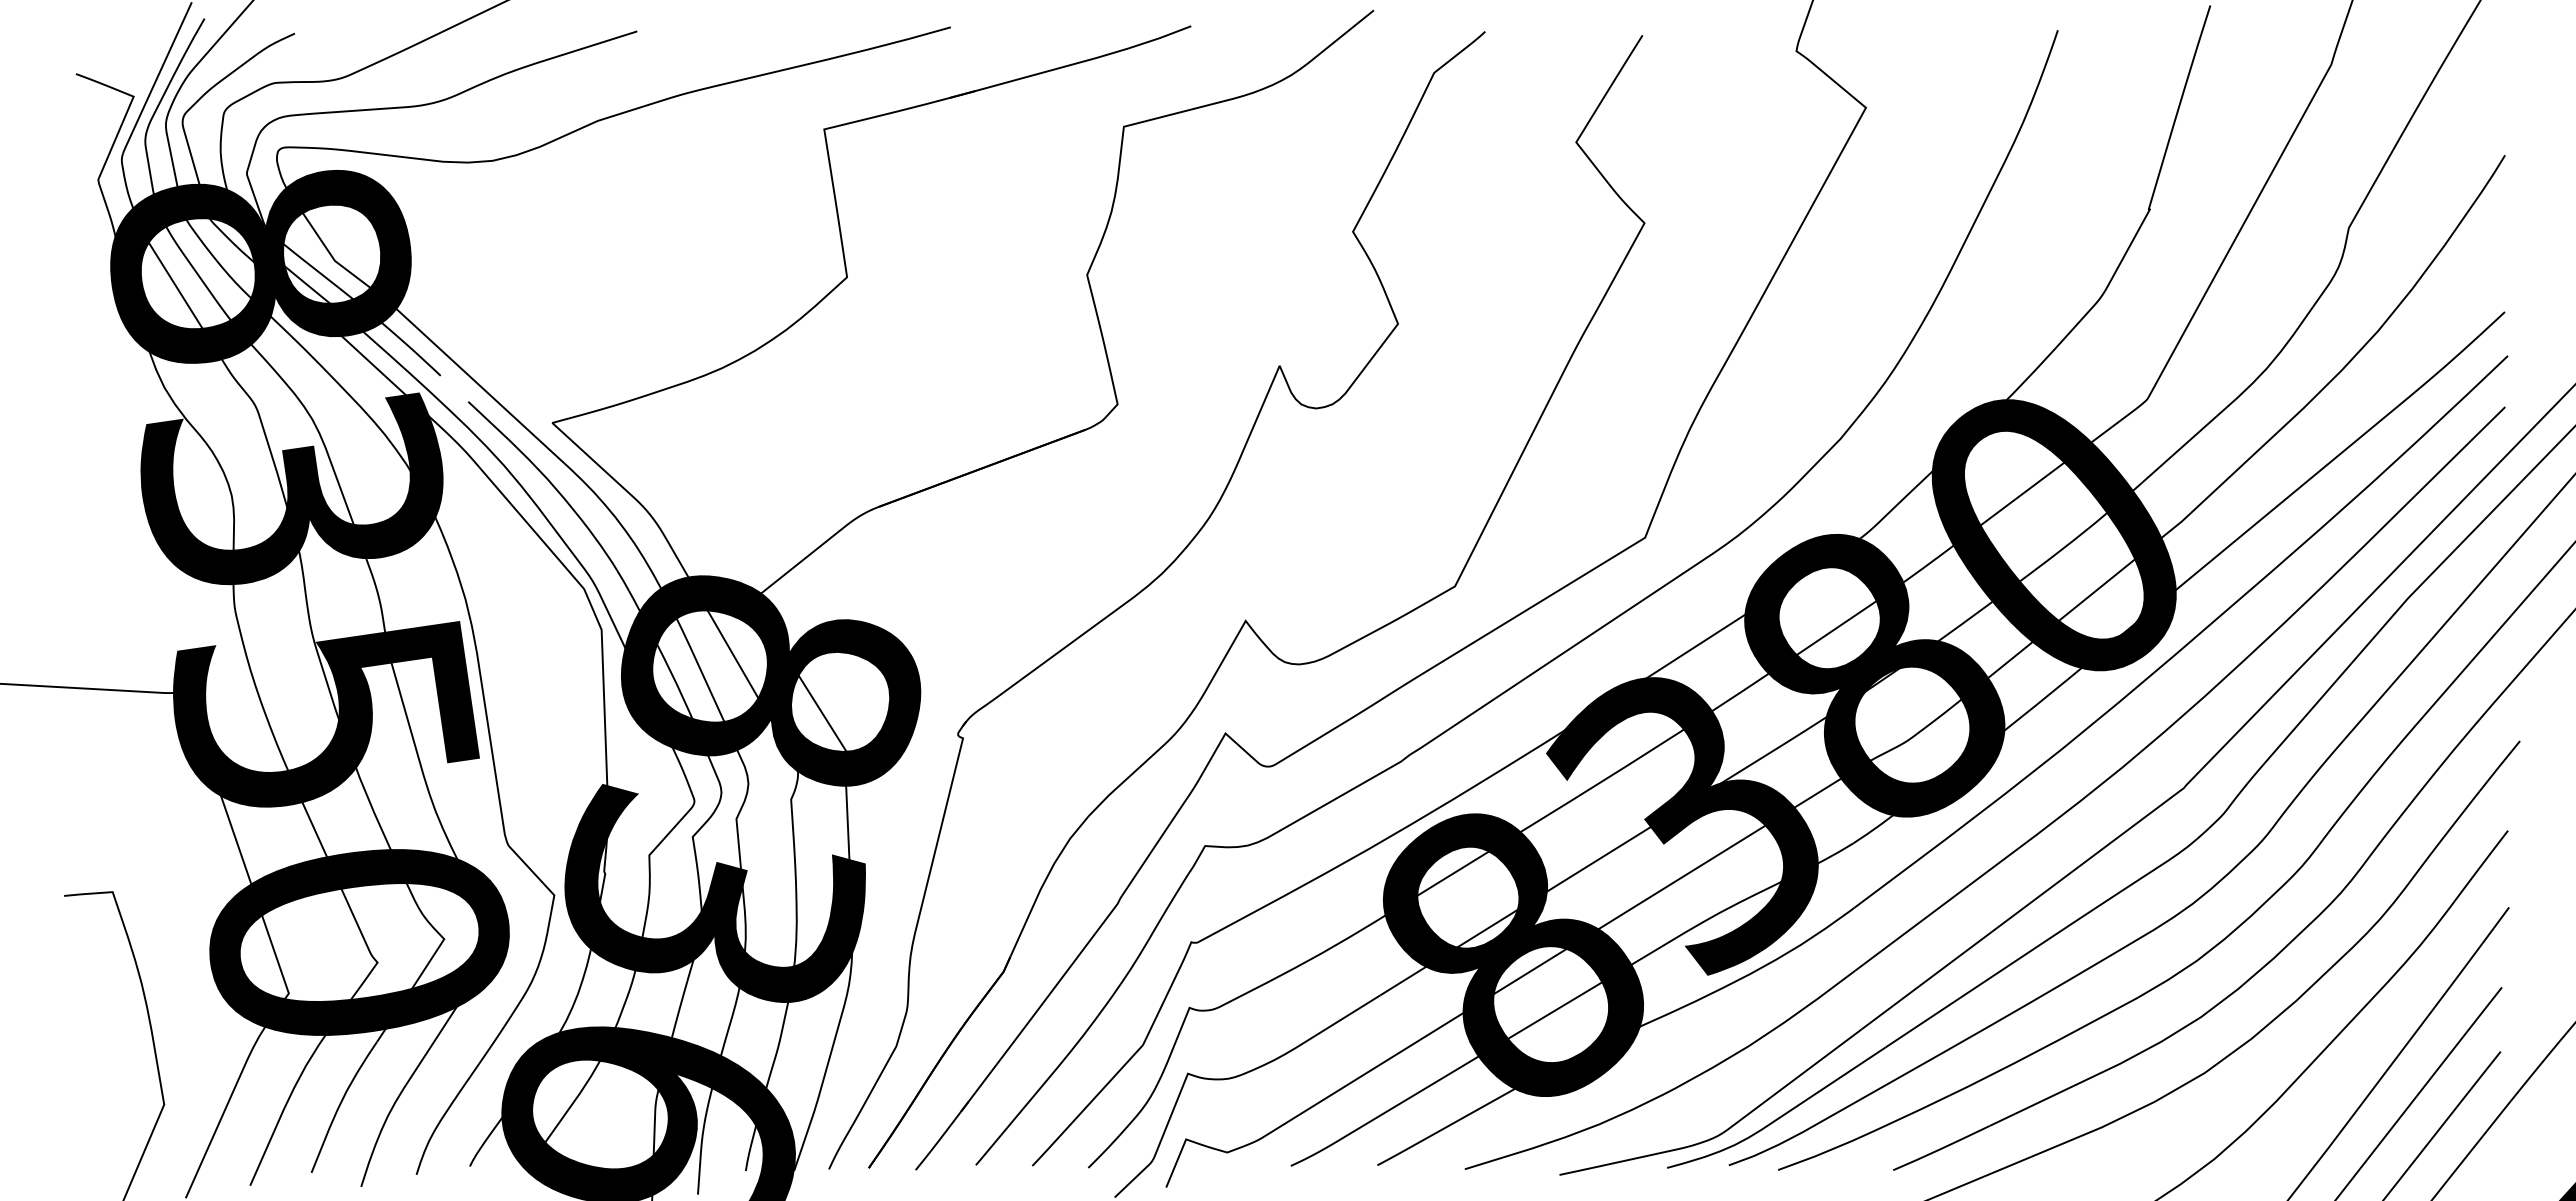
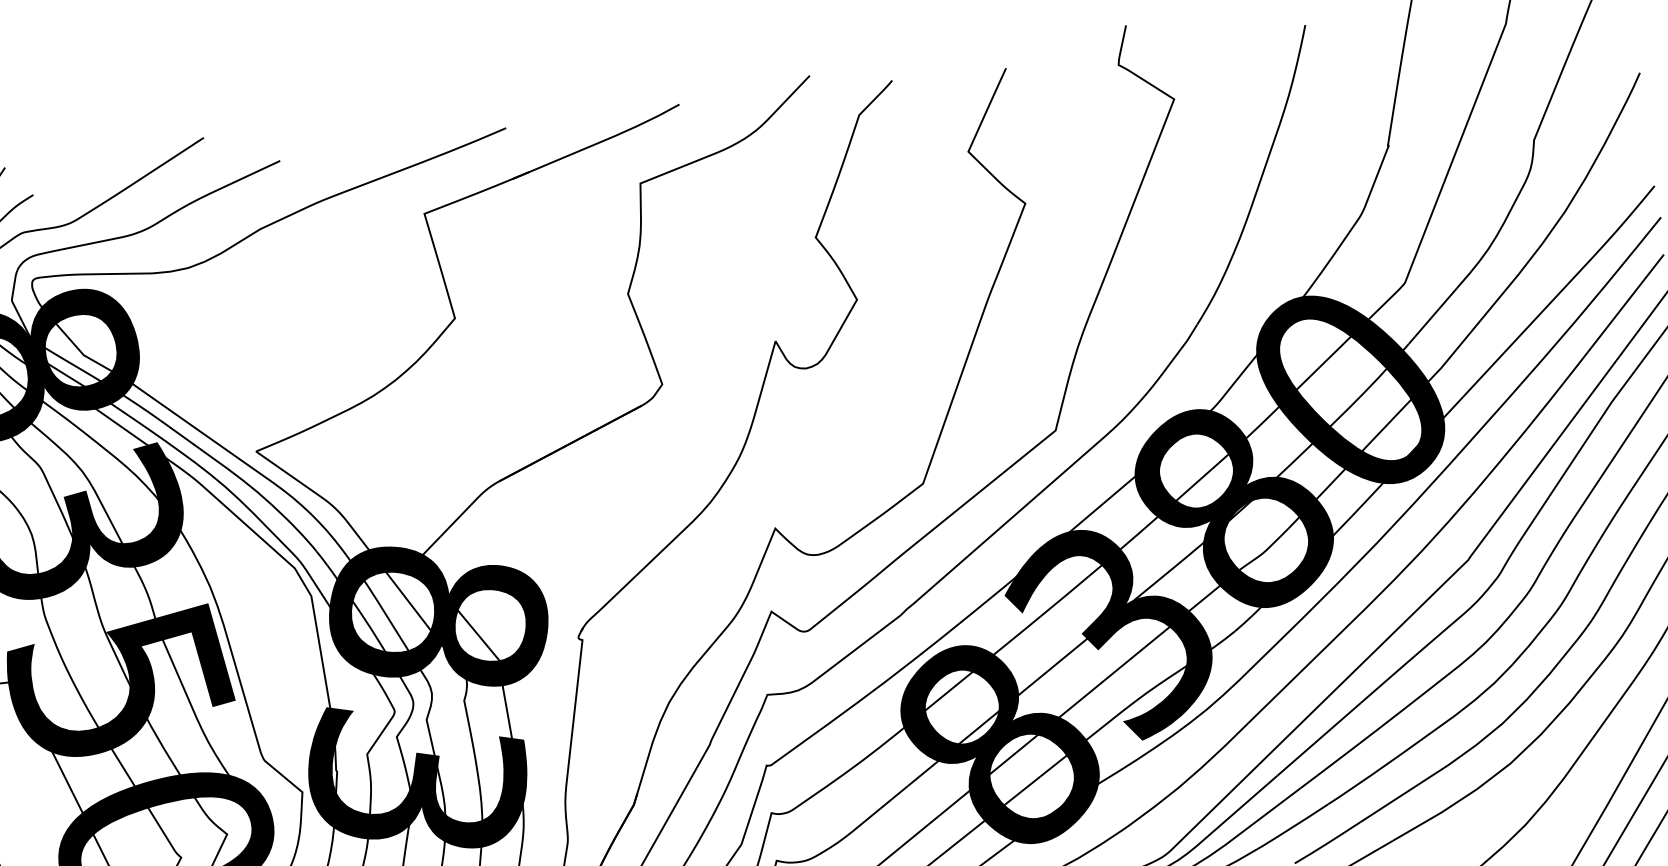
line: (454, 388) -> (182, 435), added

